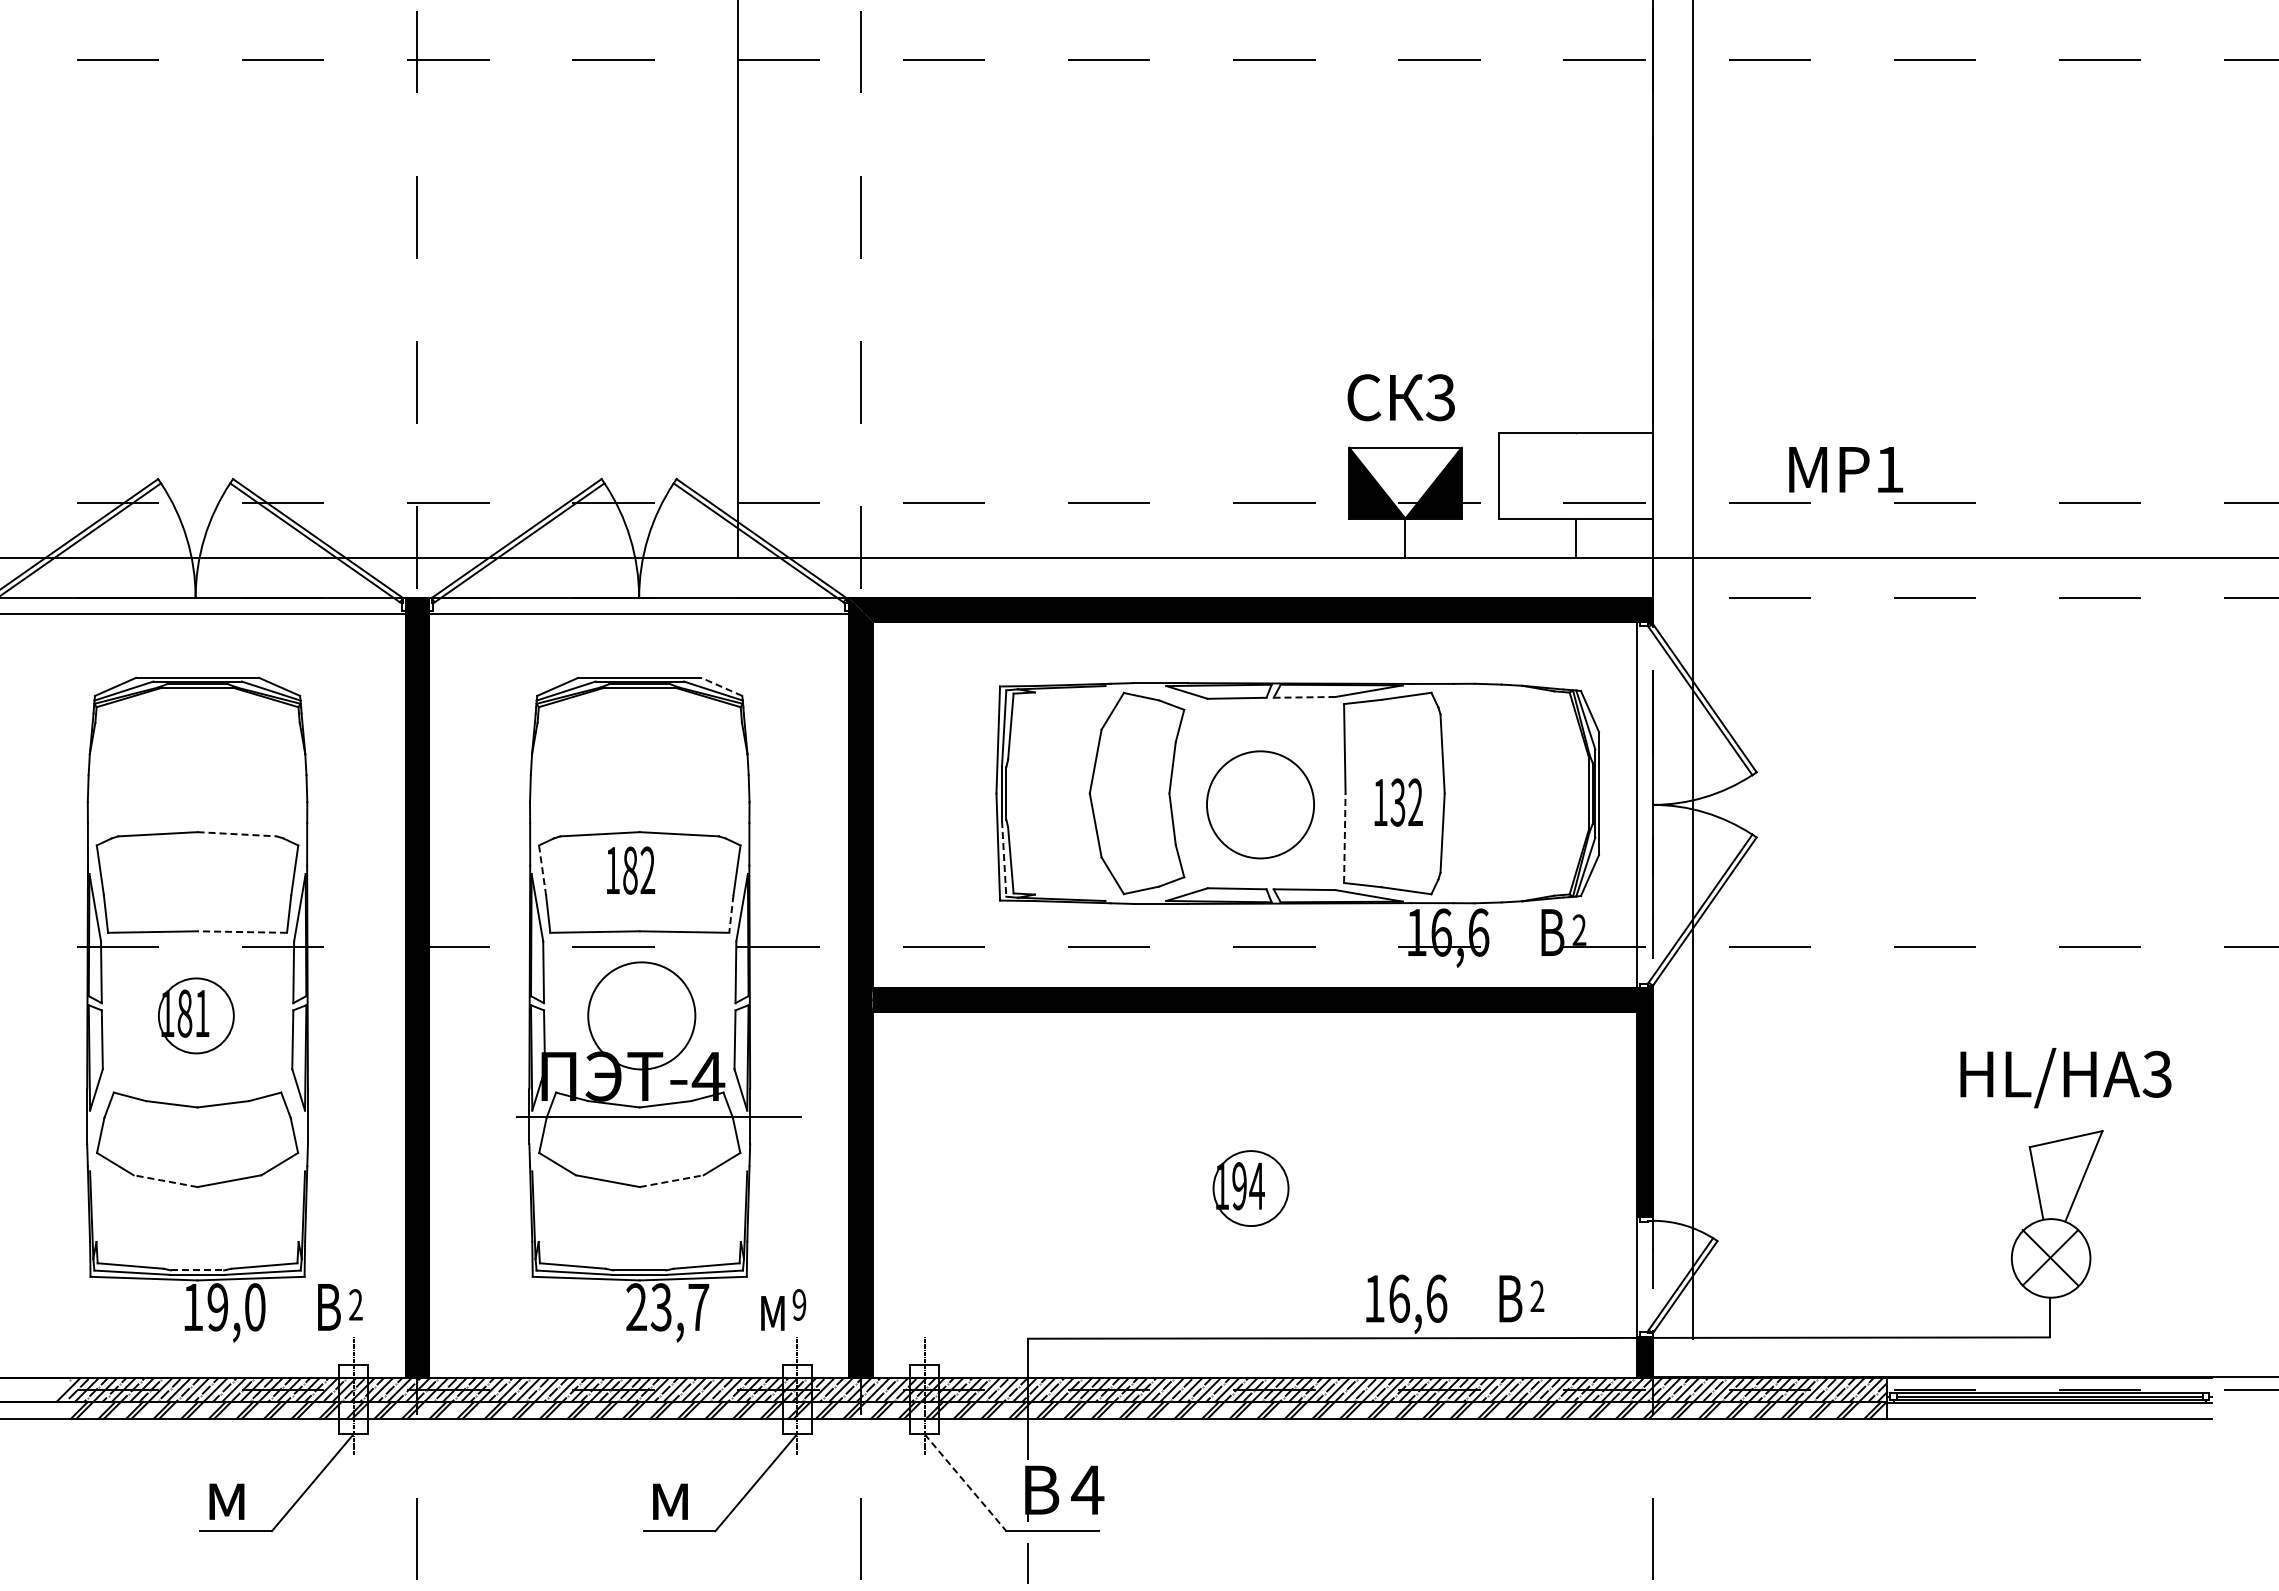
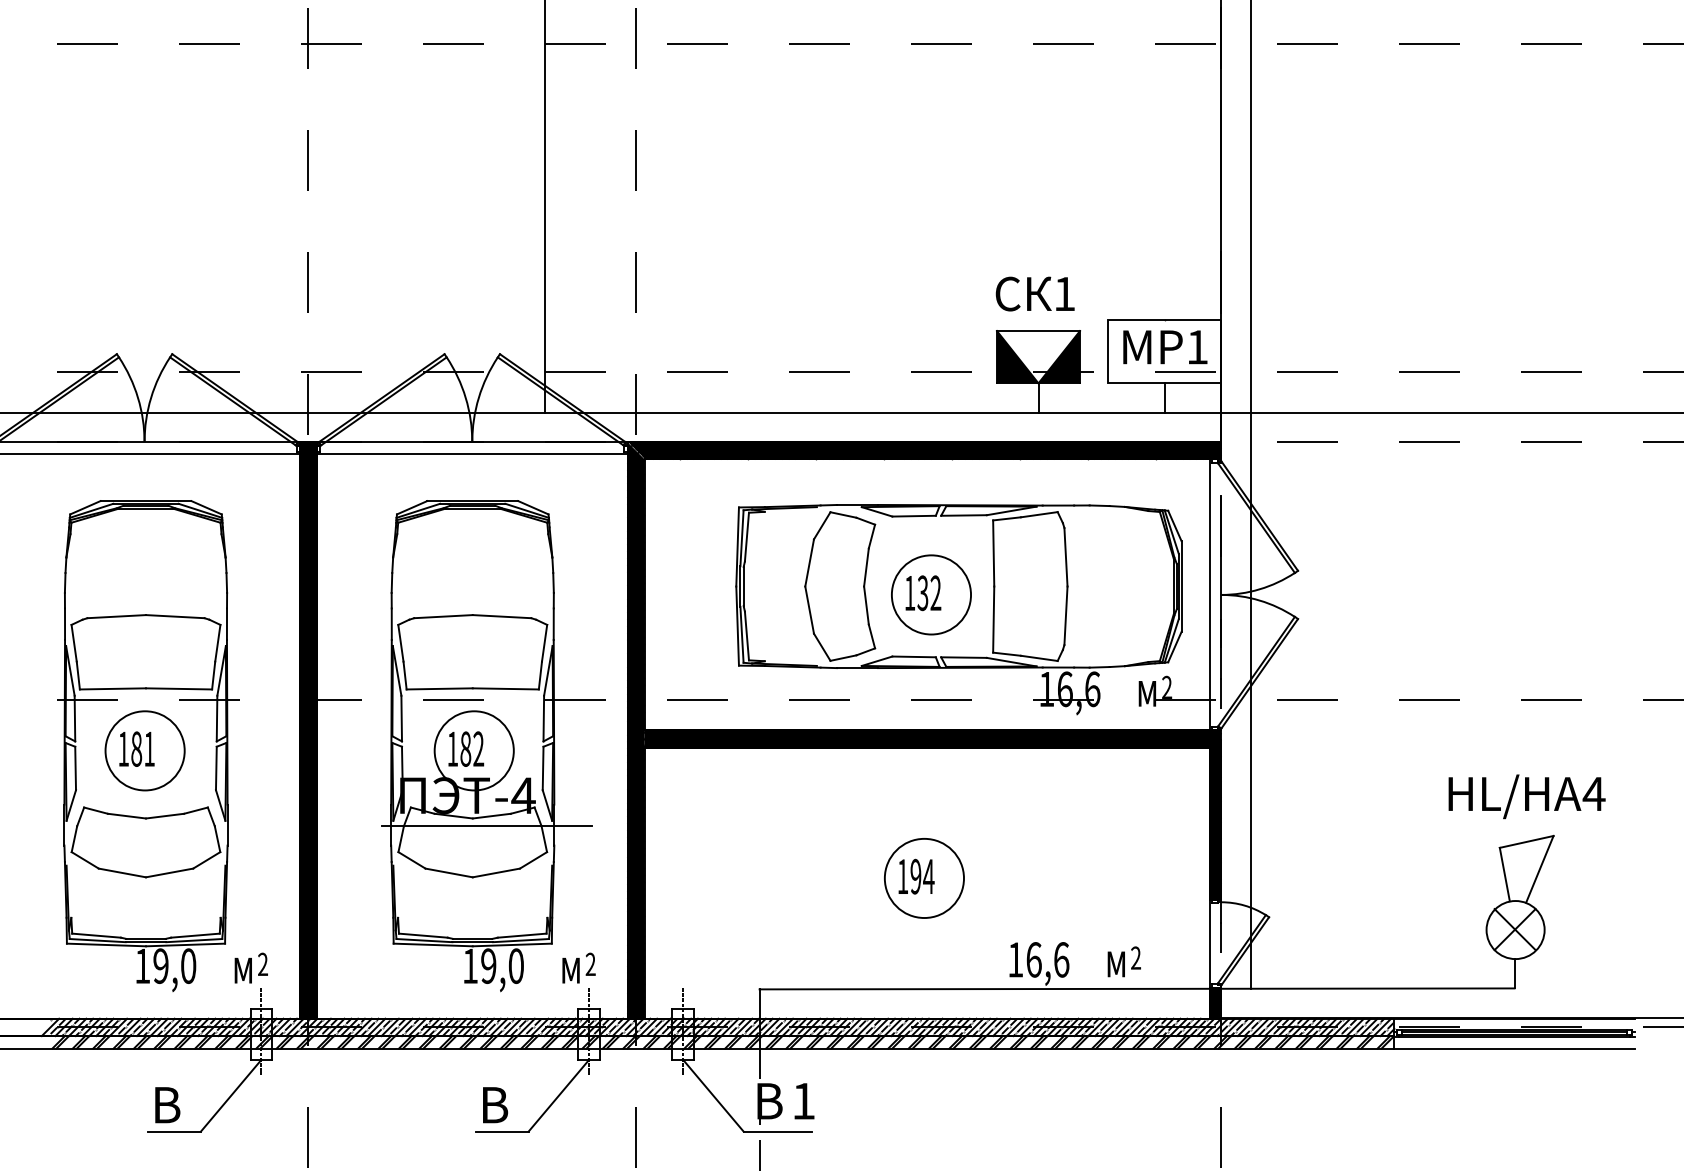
text: (1440, 397) -> (1064, 293), 3 -> 1
text: (1846, 469) -> (1165, 347), moved
line: (721, 686) -> (533, 507), dashed -> solid
line: (1304, 697) -> (963, 515), dashed -> solid
text: (1398, 802) -> (923, 593), moved
line: (237, 834) -> (175, 616), dashed -> solid
line: (1344, 838) -> (993, 619), dashed -> solid
line: (1004, 858) -> (742, 634), dashed -> solid
line: (542, 870) -> (400, 643), dashed -> solid
text: (631, 870) -> (466, 749), moved
line: (731, 914) -> (540, 675), dashed -> solid
line: (242, 932) -> (179, 689), dashed -> solid
text: (1552, 932) -> (1147, 689), В -> м
circle: (195, 1015) -> (144, 750), size x1.43
text: (2156, 1073) -> (1593, 793), HL/HA3 -> HL/HA4
line: (165, 1181) -> (122, 873), dashed -> solid
line: (672, 1181) -> (496, 873), dashed -> solid
circle: (1250, 1188) -> (924, 878), size x1.43
line: (197, 1270) -> (145, 938), dashed -> solid
text: (1510, 1298) -> (1116, 959), В -> м
text: (799, 1304) -> (590, 964), 9 -> 2
text: (328, 1307) -> (242, 966), В -> м
text: (667, 1307) -> (493, 966), 23,7 -> 19,0
line: (965, 1483) -> (713, 1096), dashed -> solid
text: (1087, 1489) -> (803, 1100), 4 -> 1
text: (226, 1495) -> (167, 1105), м -> В
text: (670, 1495) -> (495, 1105), м -> В

